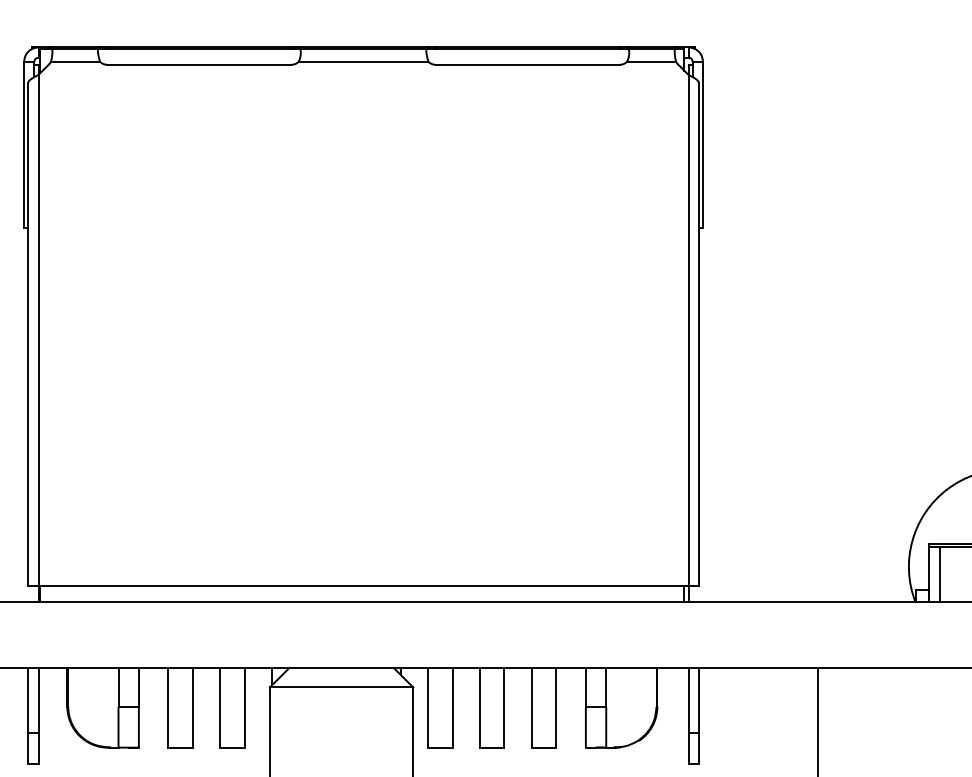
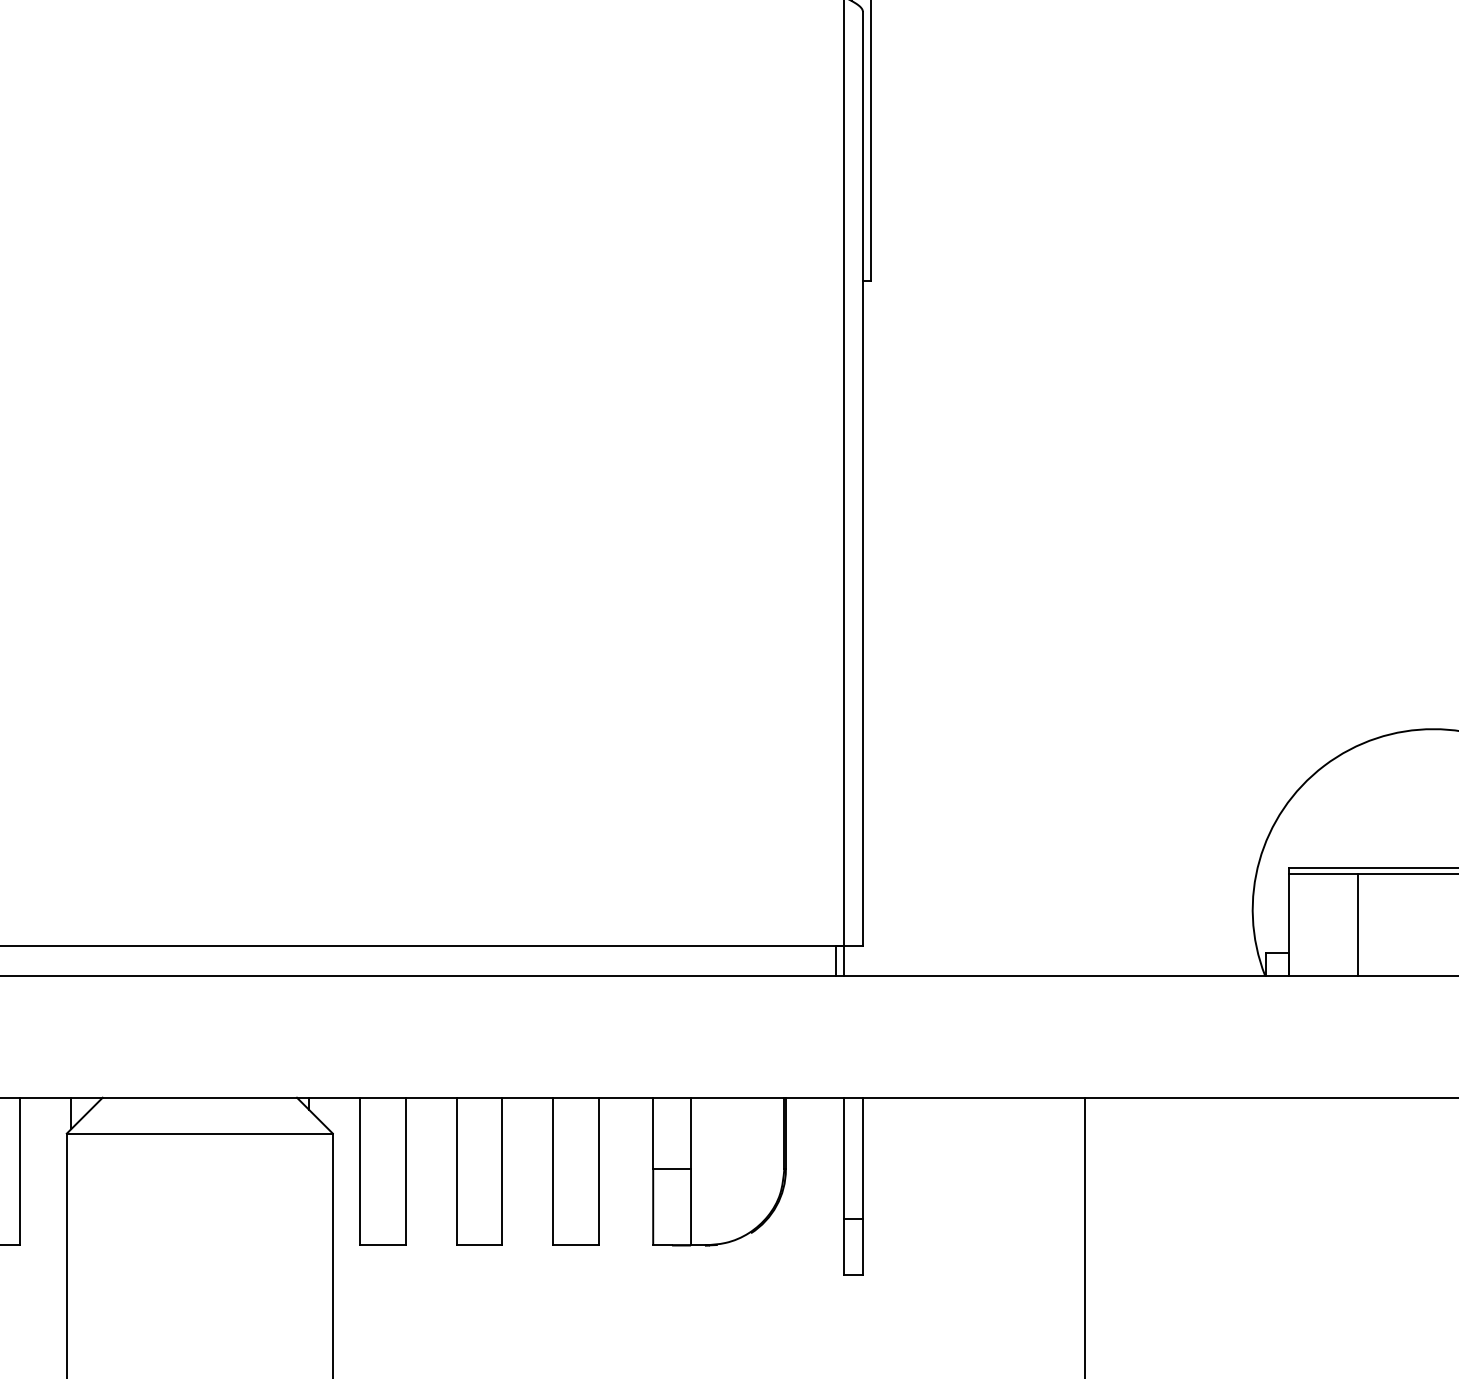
line: (940, 574) -> (1357, 923), moved

